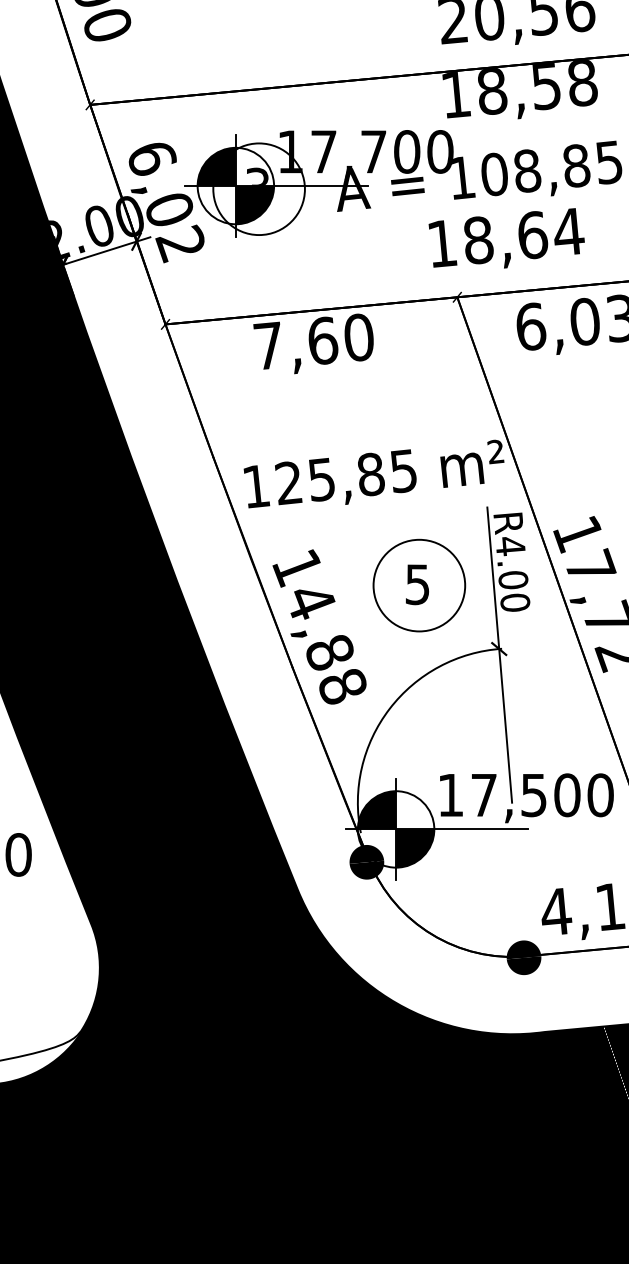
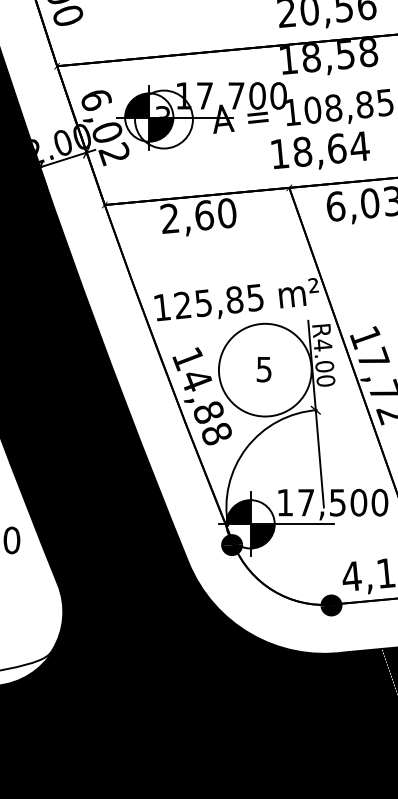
text: (267, 345) -> (169, 218), 7,60 -> 2,60
circle: (419, 586) -> (265, 370), size x1.6

